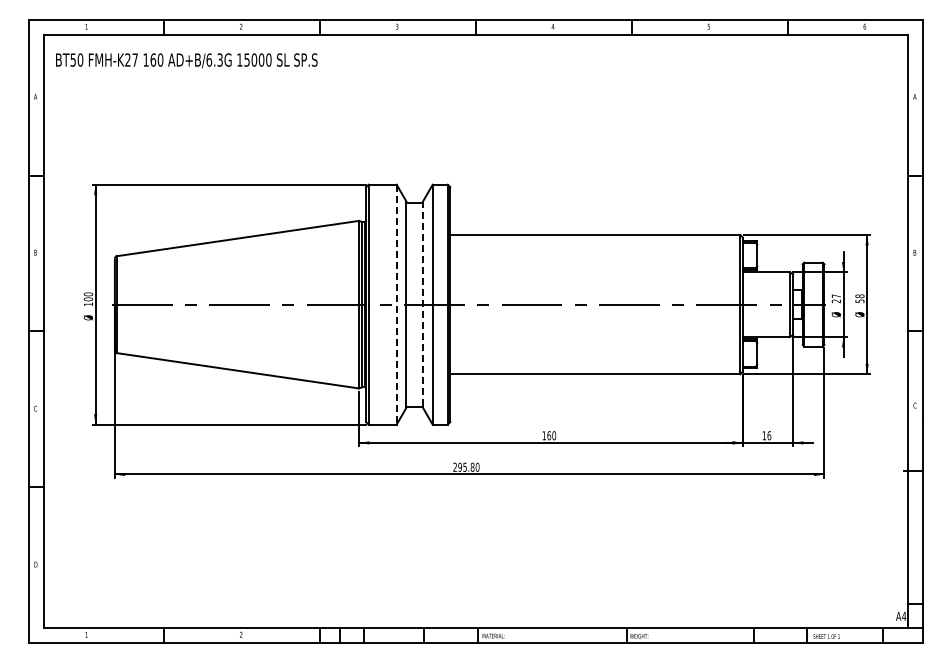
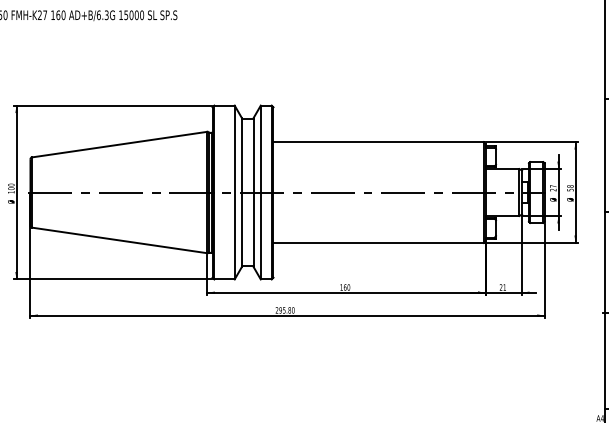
line: (396, 304) -> (234, 192), dashed -> solid
line: (423, 305) -> (254, 193), dashed -> solid
text: (766, 435) -> (502, 287), 16 -> 21

